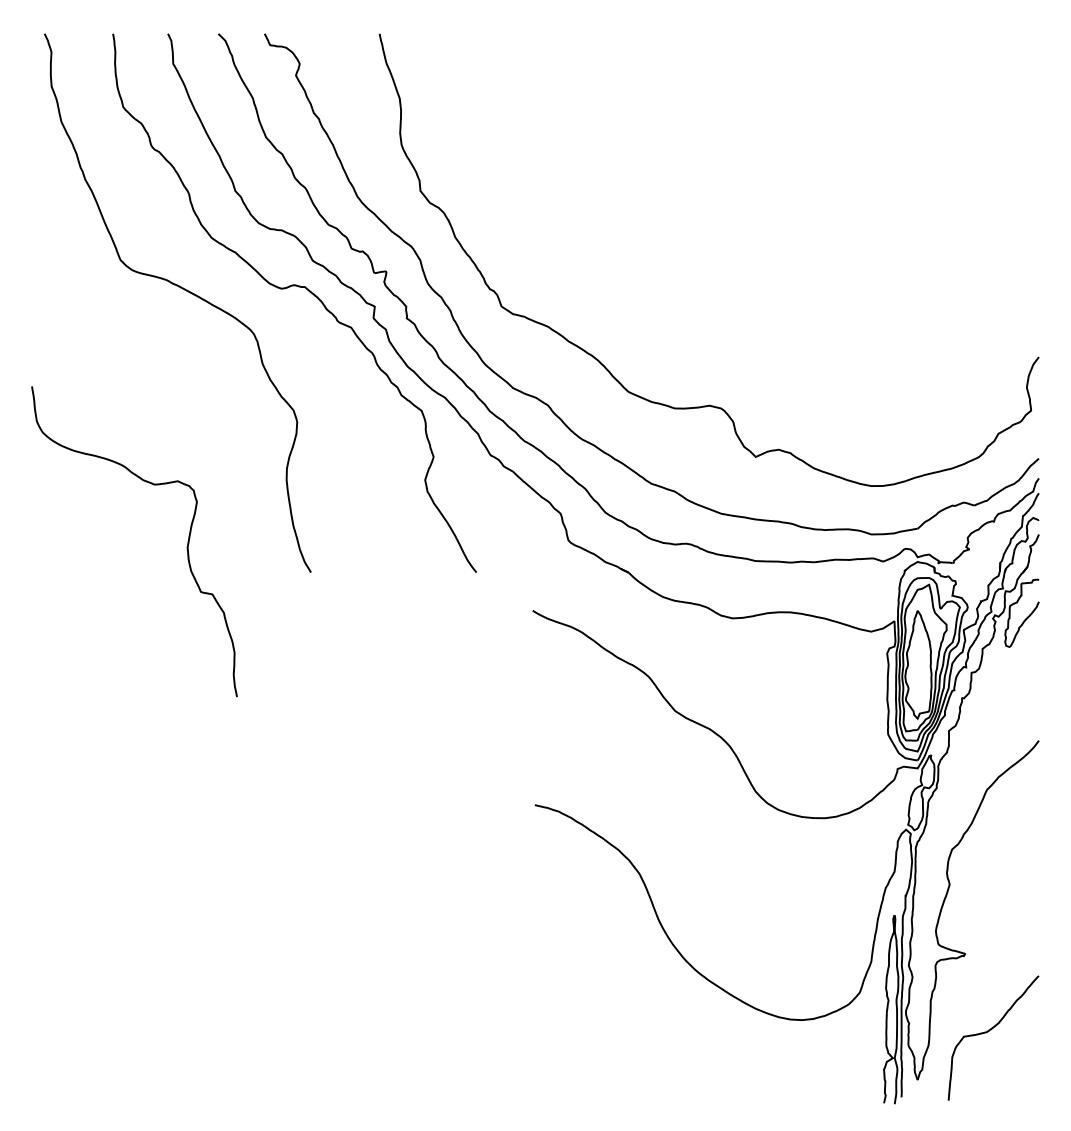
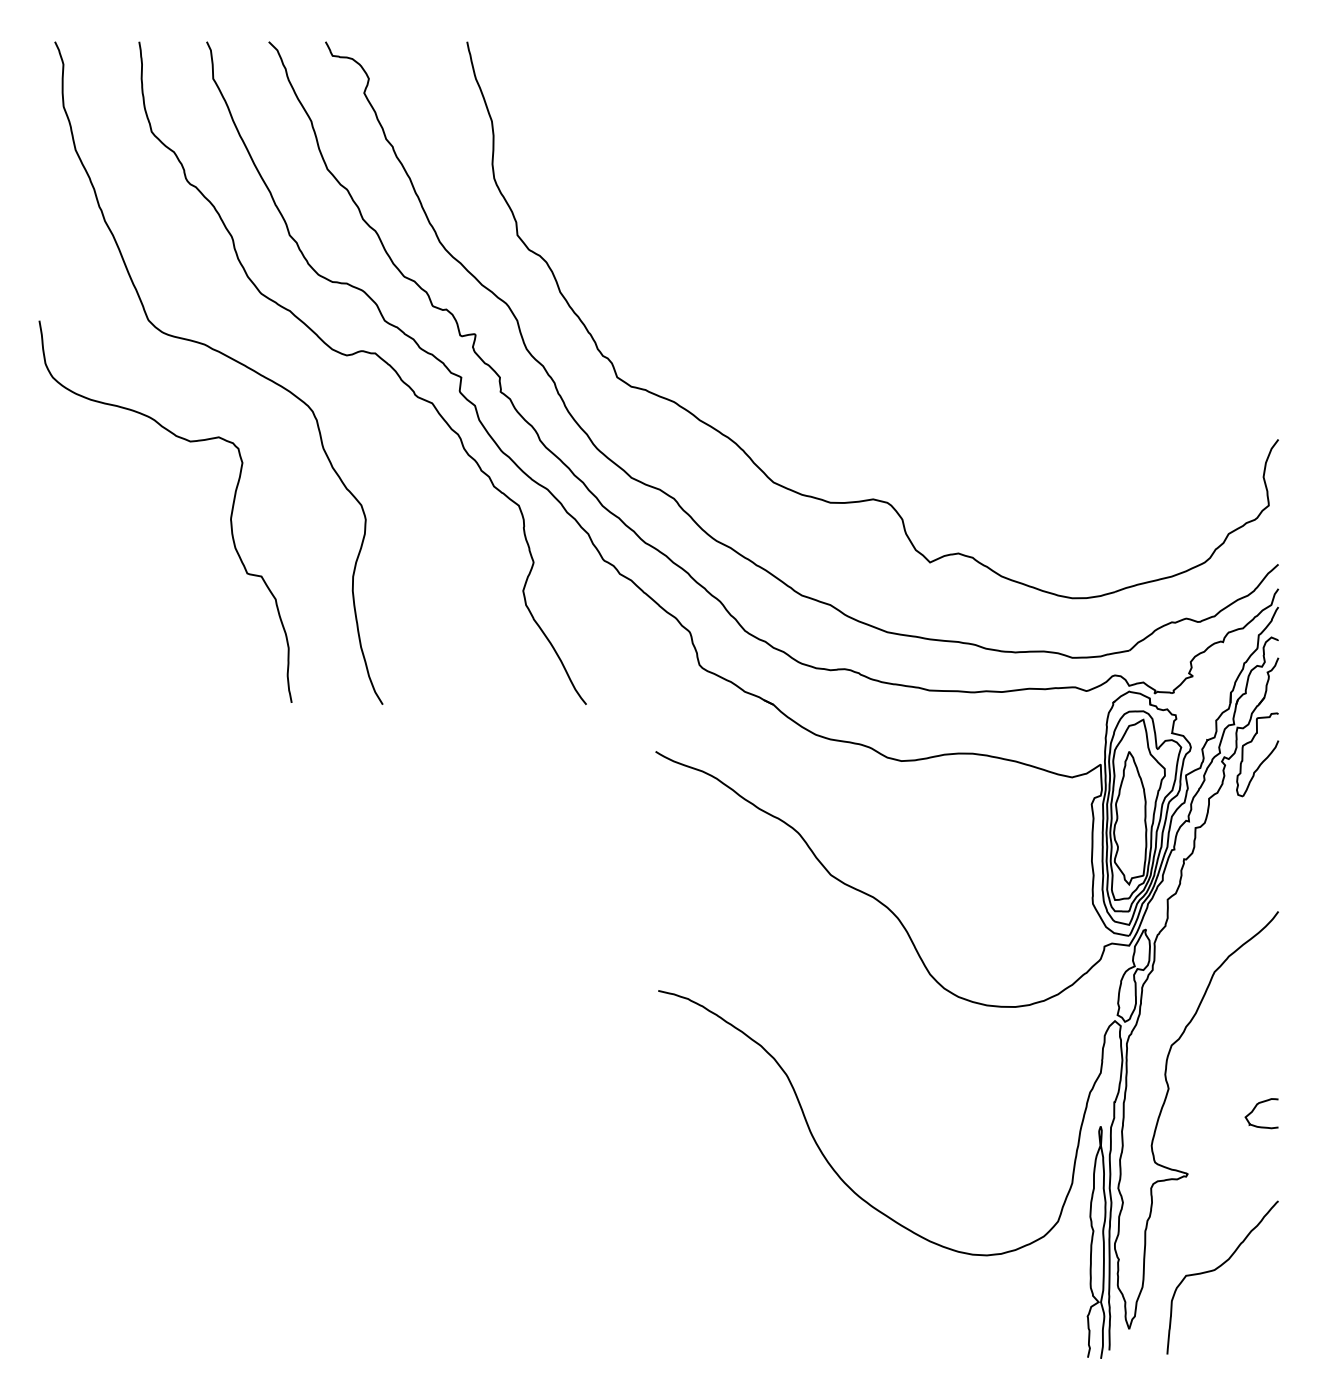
curve: (187, 543) -> (230, 514), moved
curve: (1019, 902) -> (1254, 1110), added

